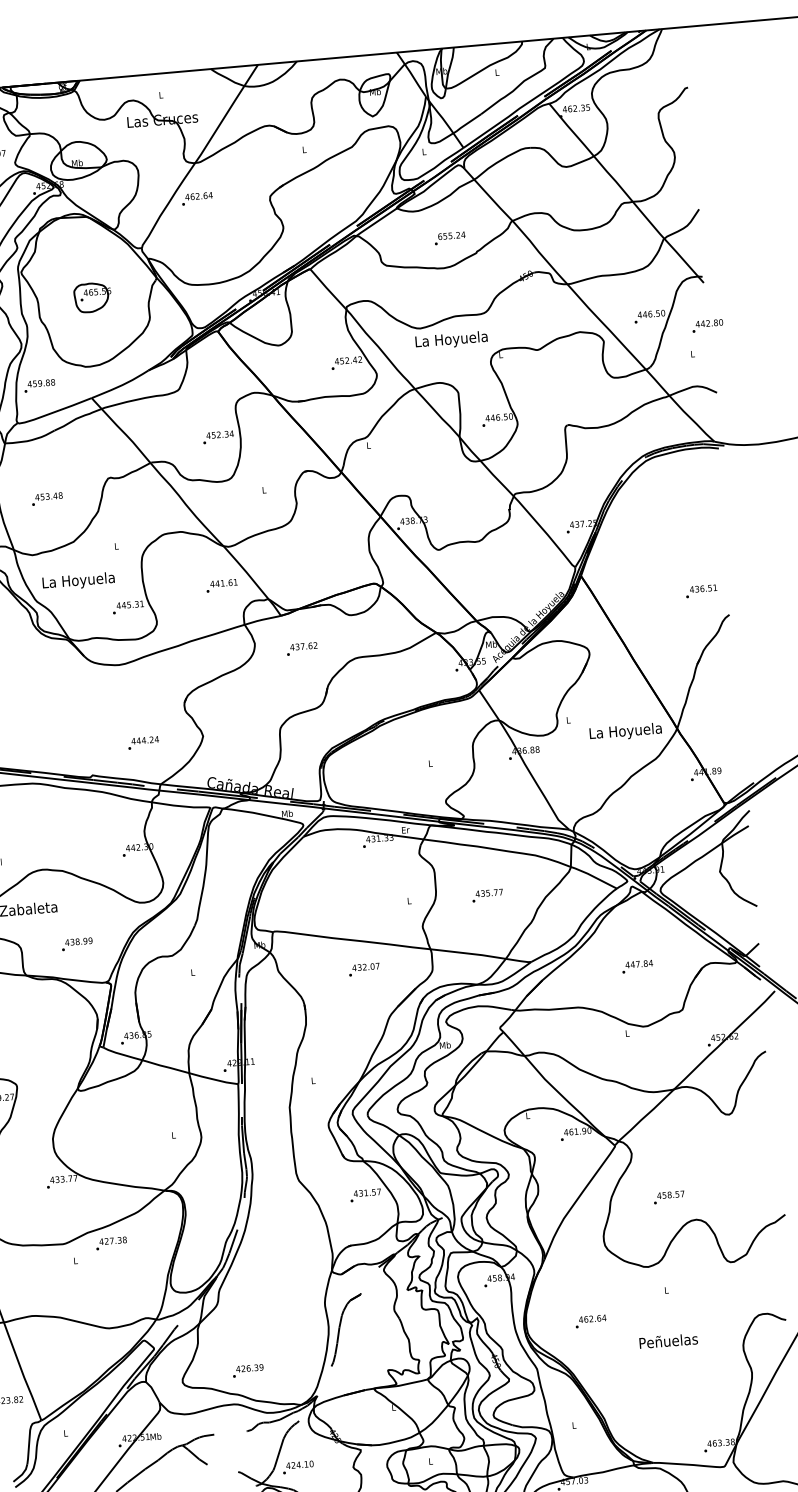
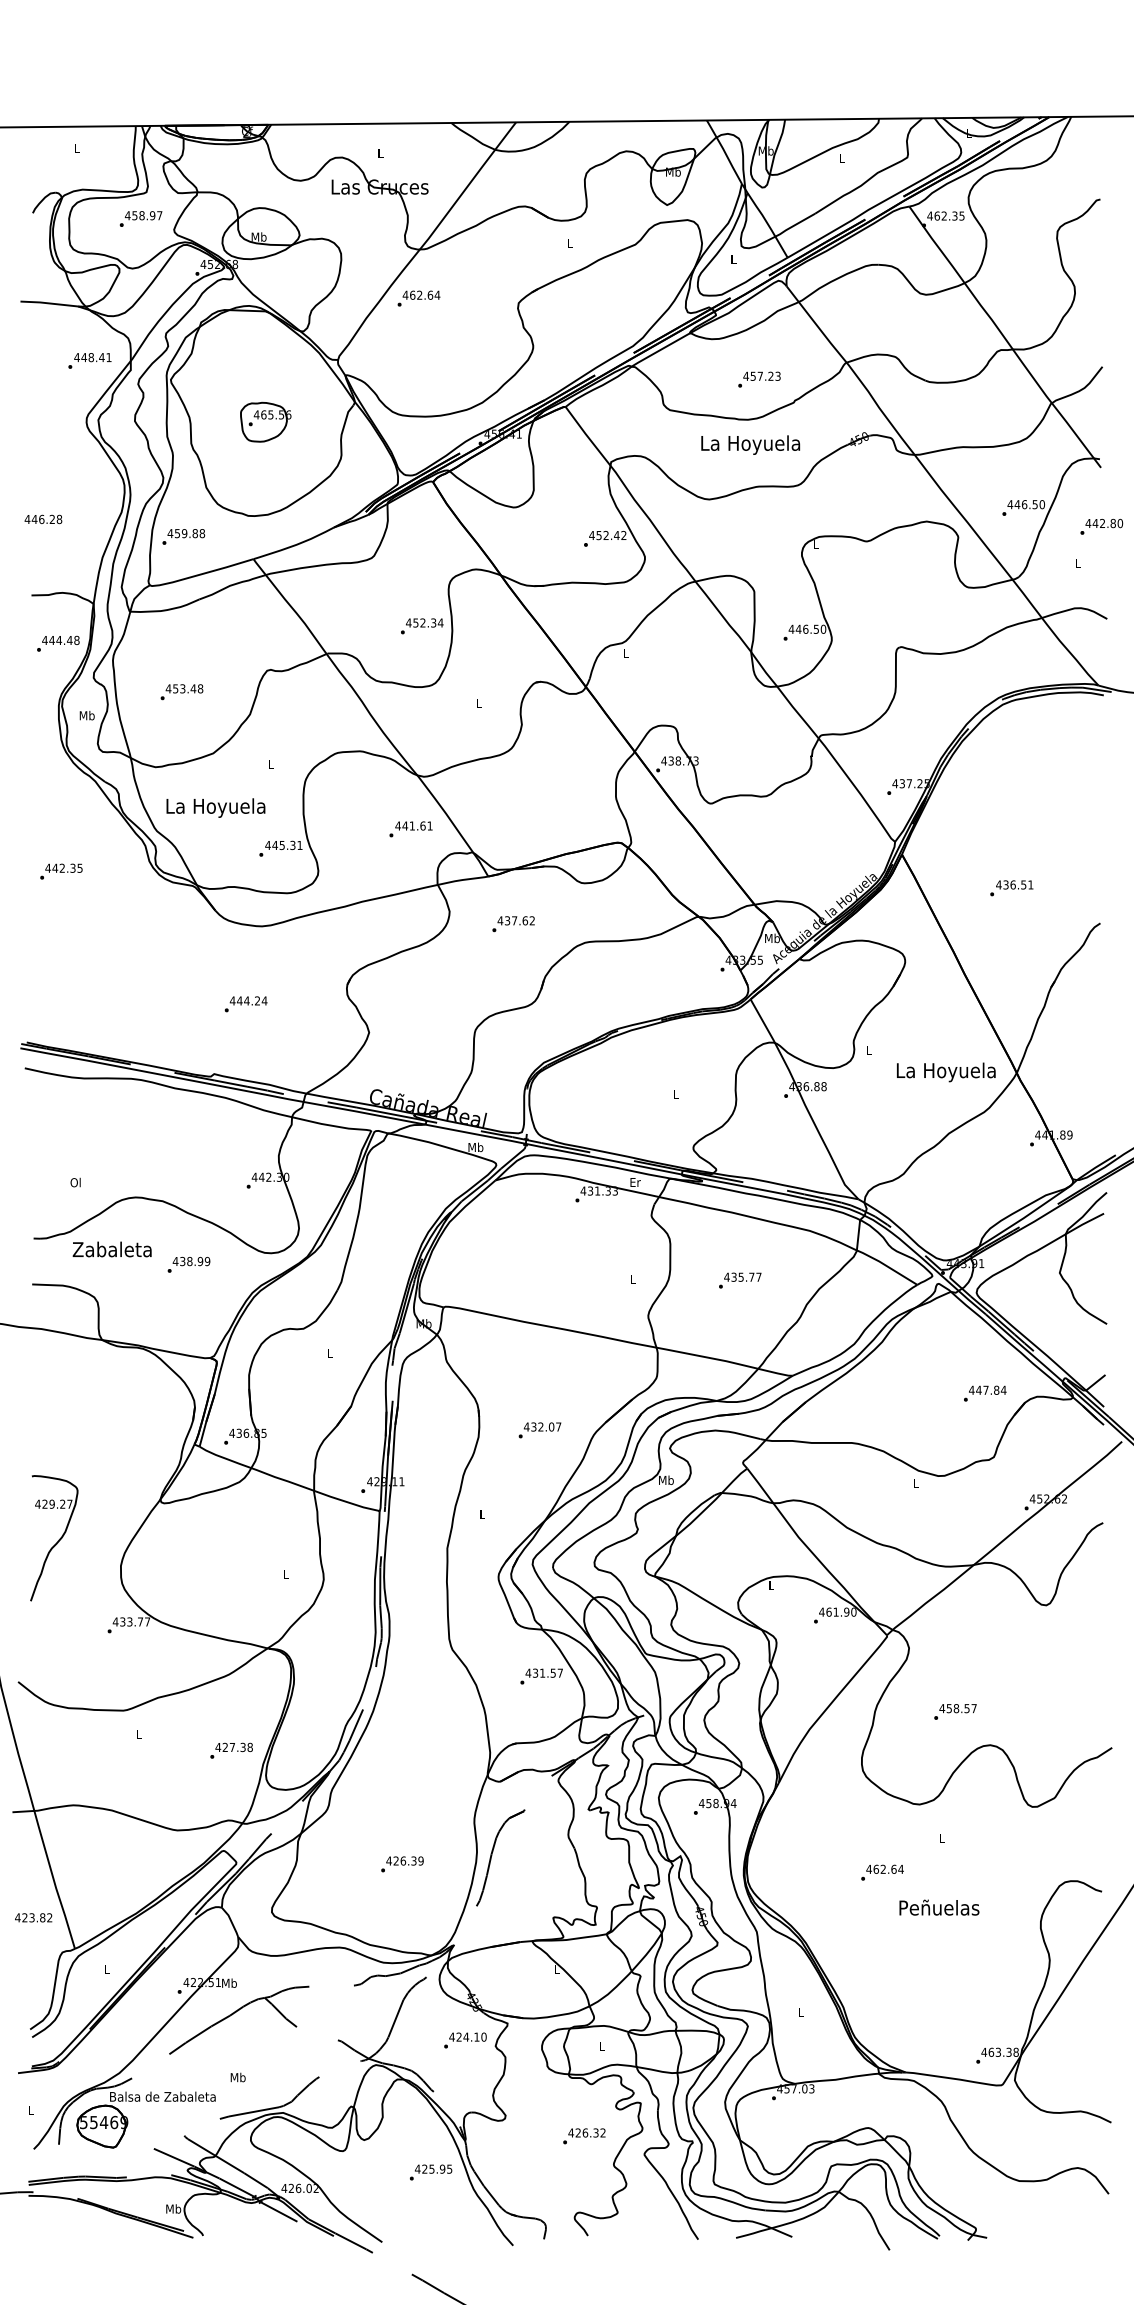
text: (451, 235) -> (761, 375), 655.24 -> 457.23
text: (451, 339) -> (750, 444), moved
text: (701, 591) -> (1011, 888), moved
text: (143, 743) -> (245, 1004), moved
text: (76, 944) -> (188, 1264), moved
text: (637, 966) -> (985, 1393), moved
text: (363, 969) -> (539, 1430), moved
text: (111, 1243) -> (231, 1750), moved
text: (590, 1321) -> (882, 1872), moved
text: (248, 1370) -> (402, 1864), moved
text: (298, 1467) -> (465, 2040), moved

